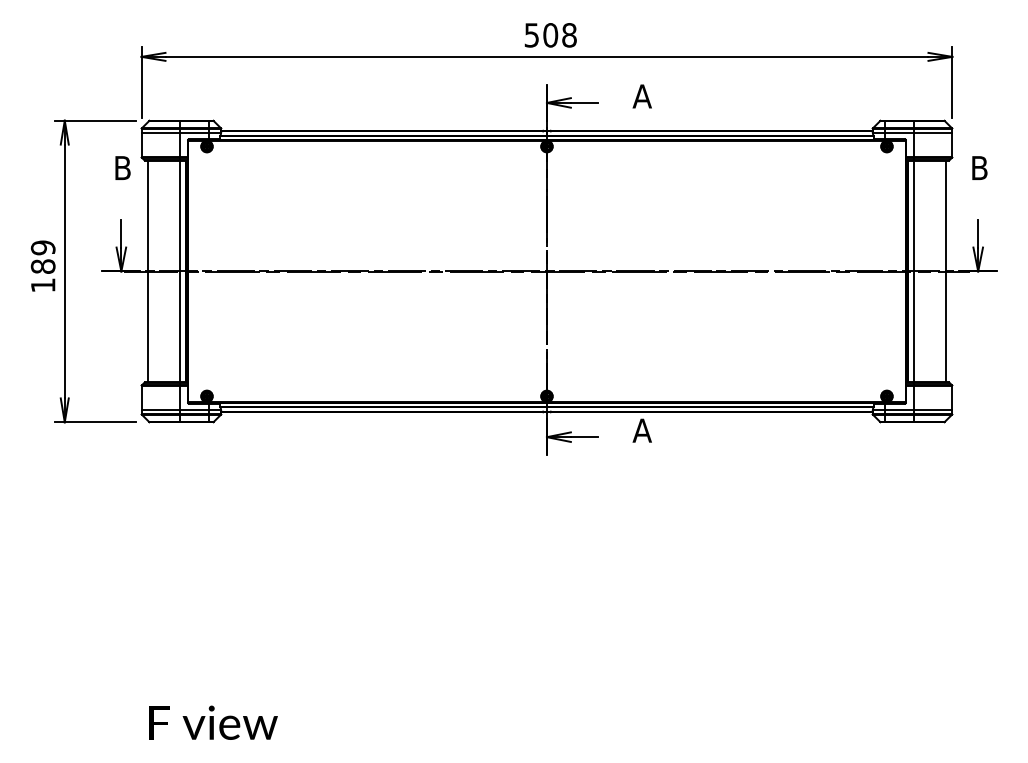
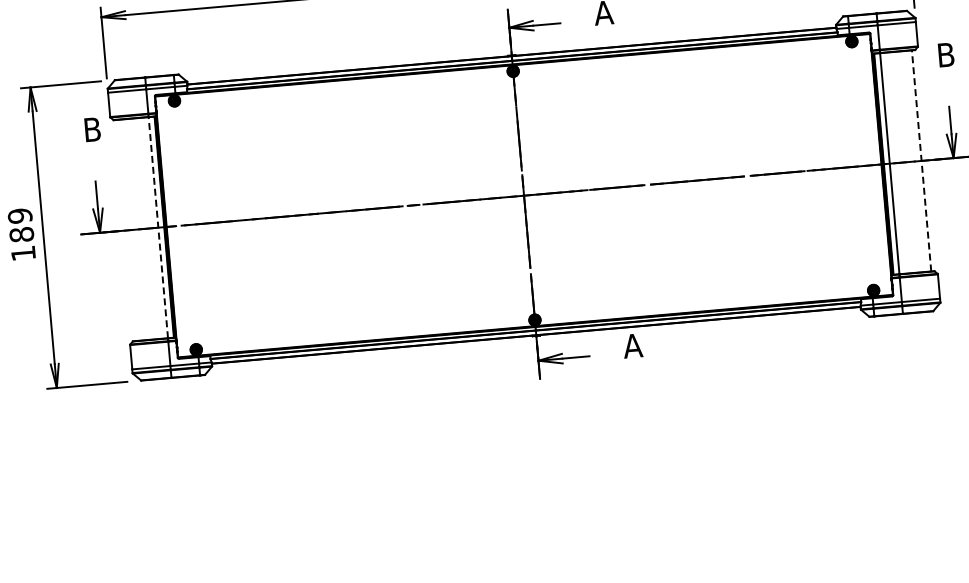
line: (147, 271) -> (126, 230), removed
line: (179, 271) -> (157, 227), solid -> dashed
line: (946, 271) -> (922, 160), solid -> dashed

